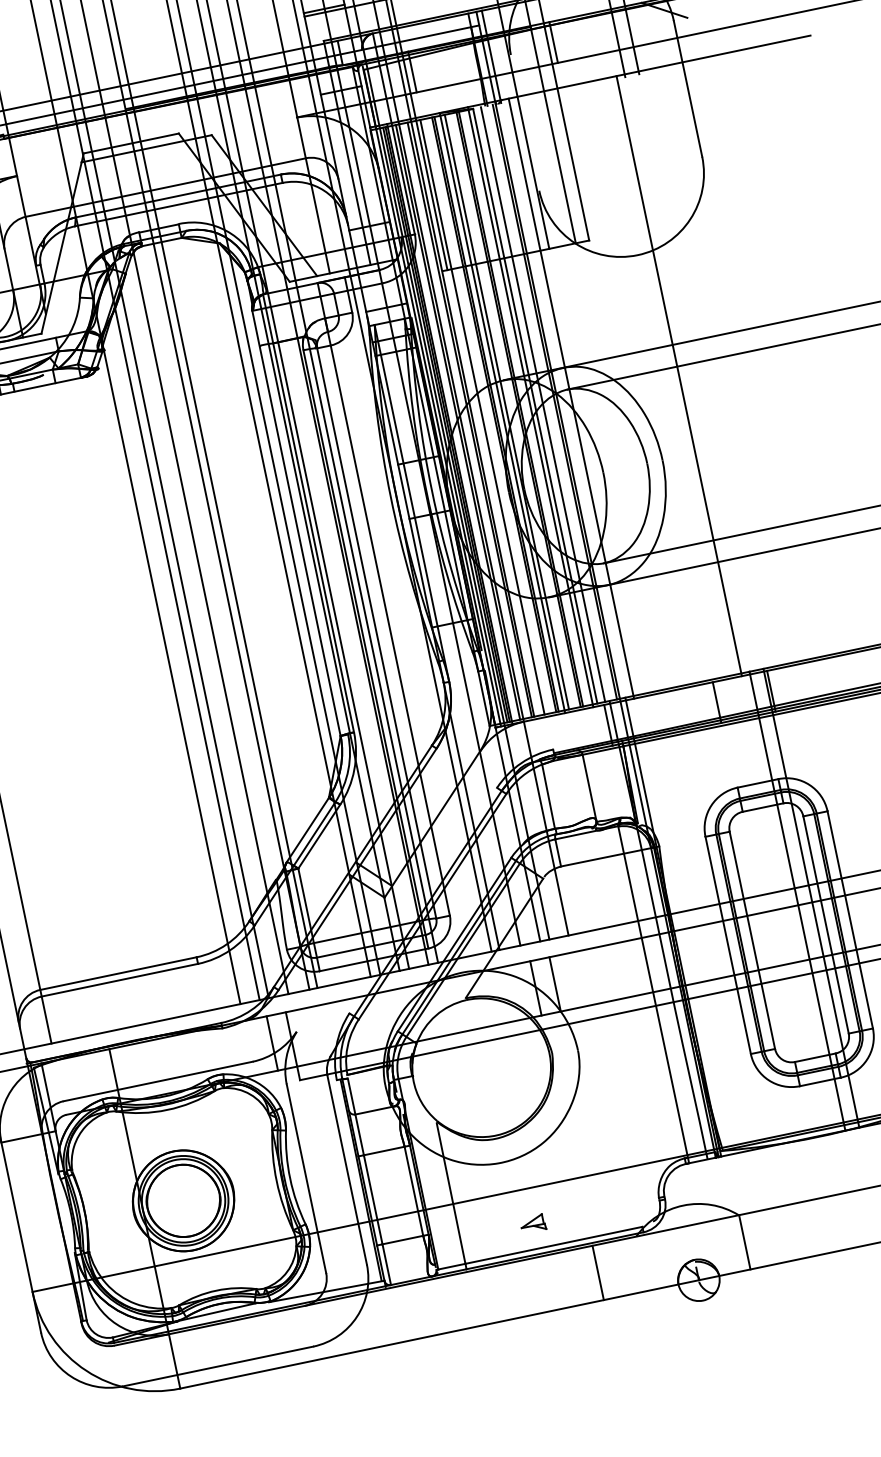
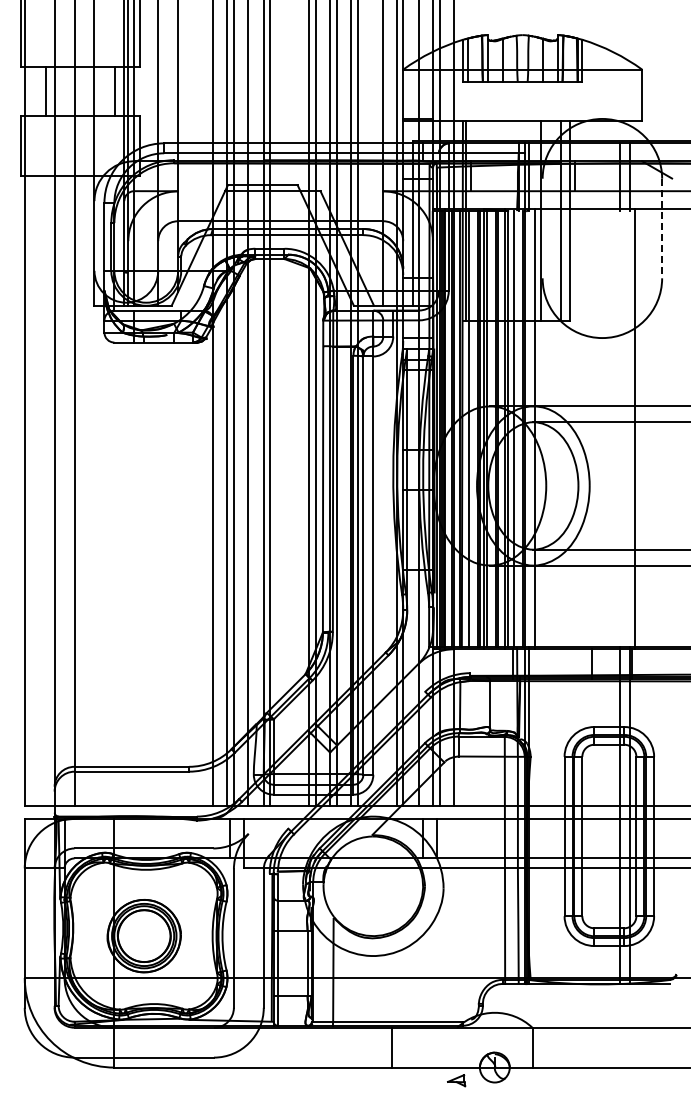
line: (688, 88) -> (662, 228), solid -> dashed
line: (678, 376) -> (634, 429), moved
part: (532, 1223) -> (456, 1080), moved
line: (598, 1272) -> (392, 1047), moved

